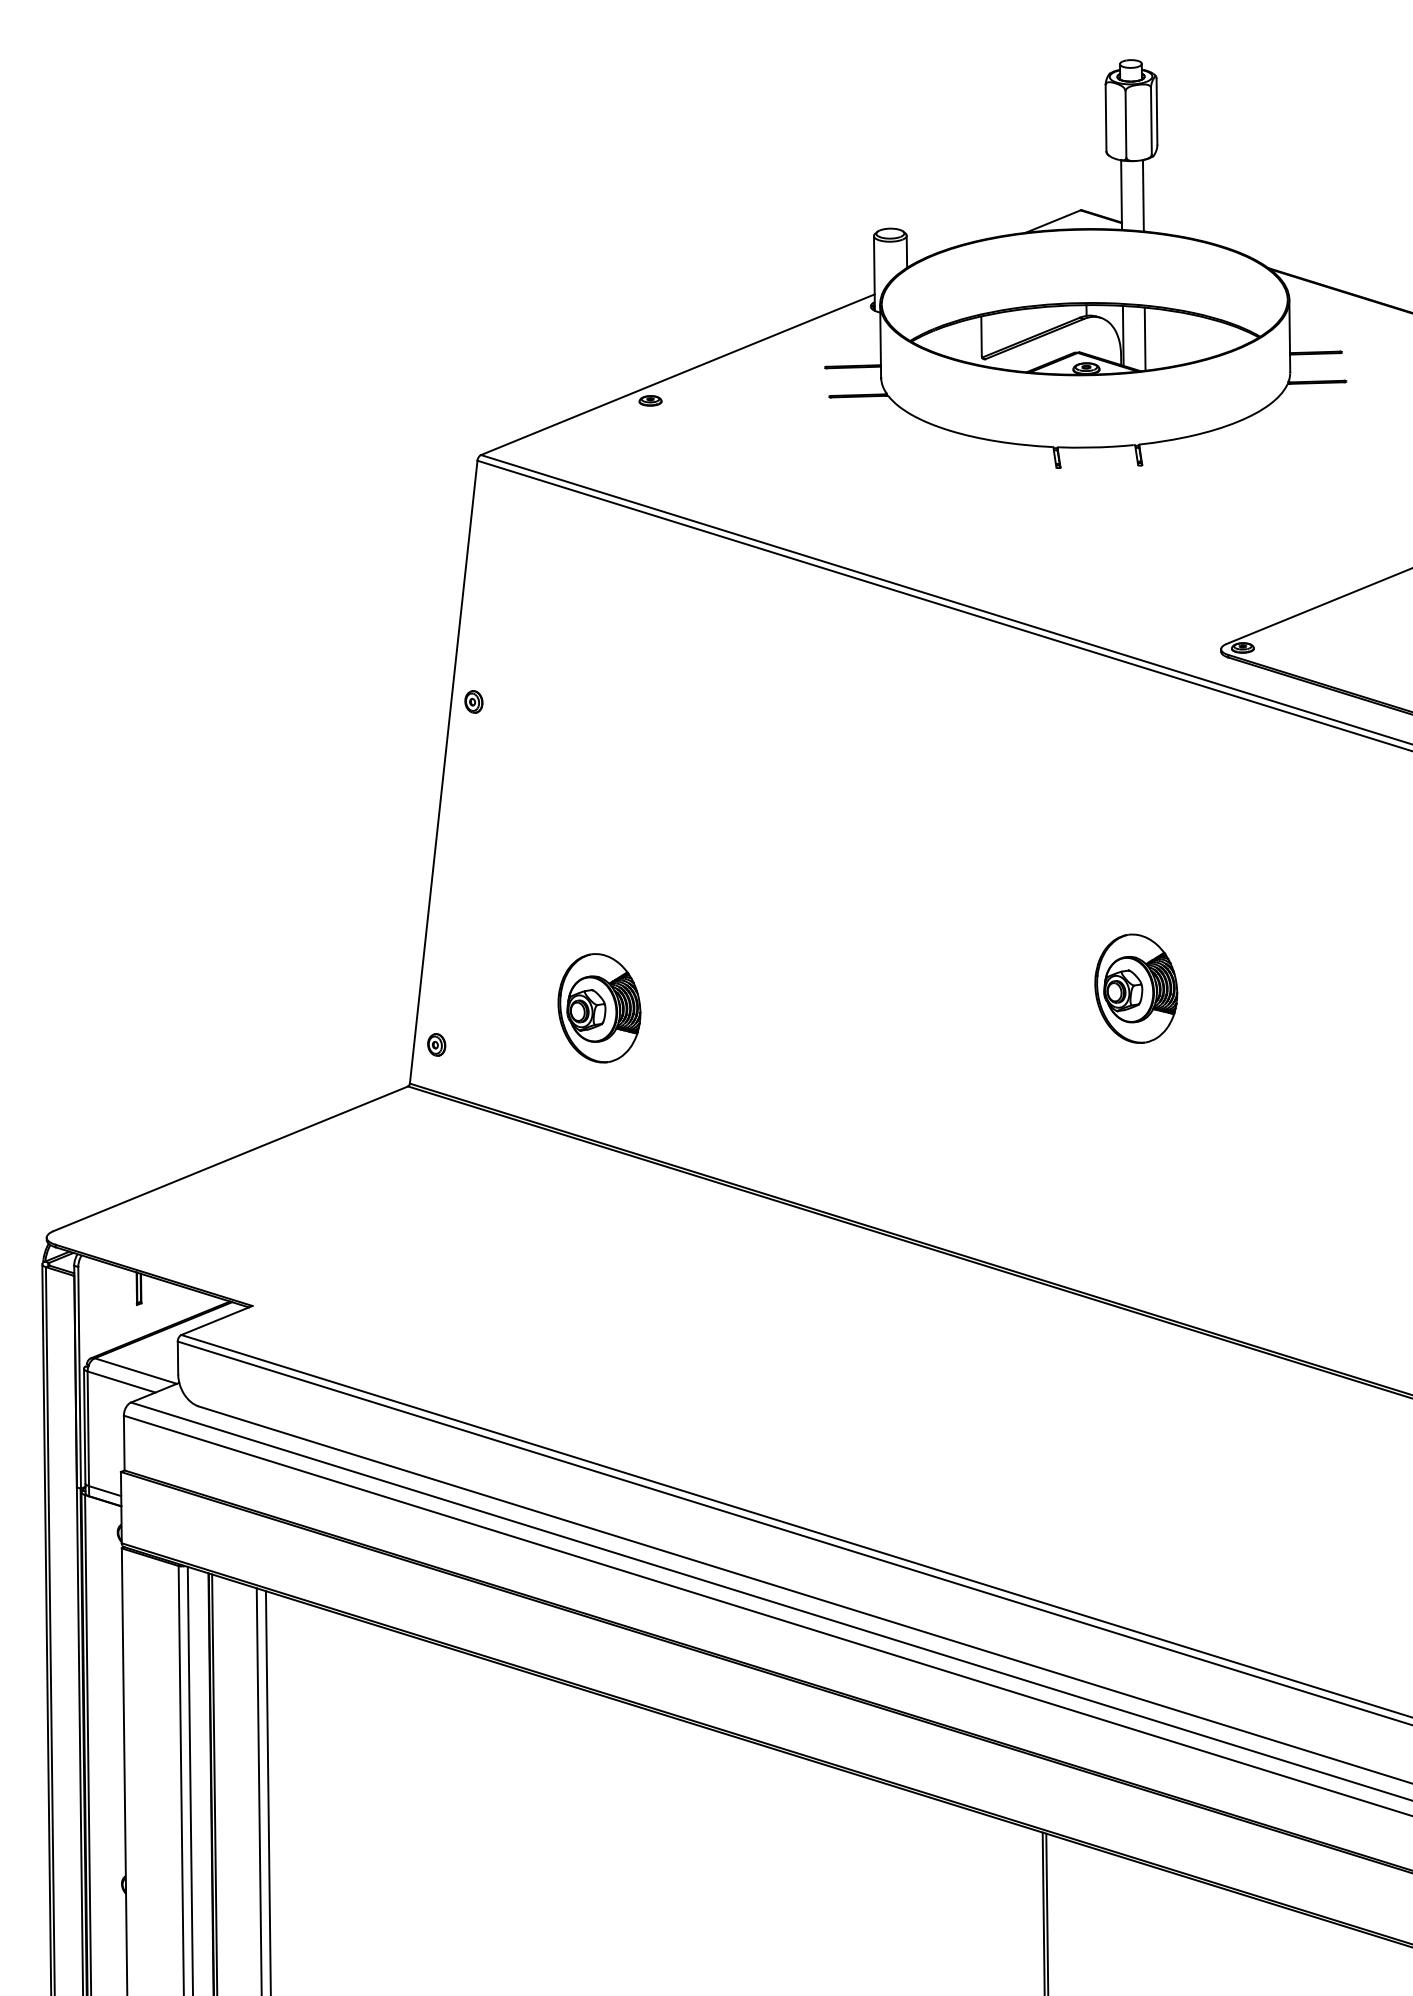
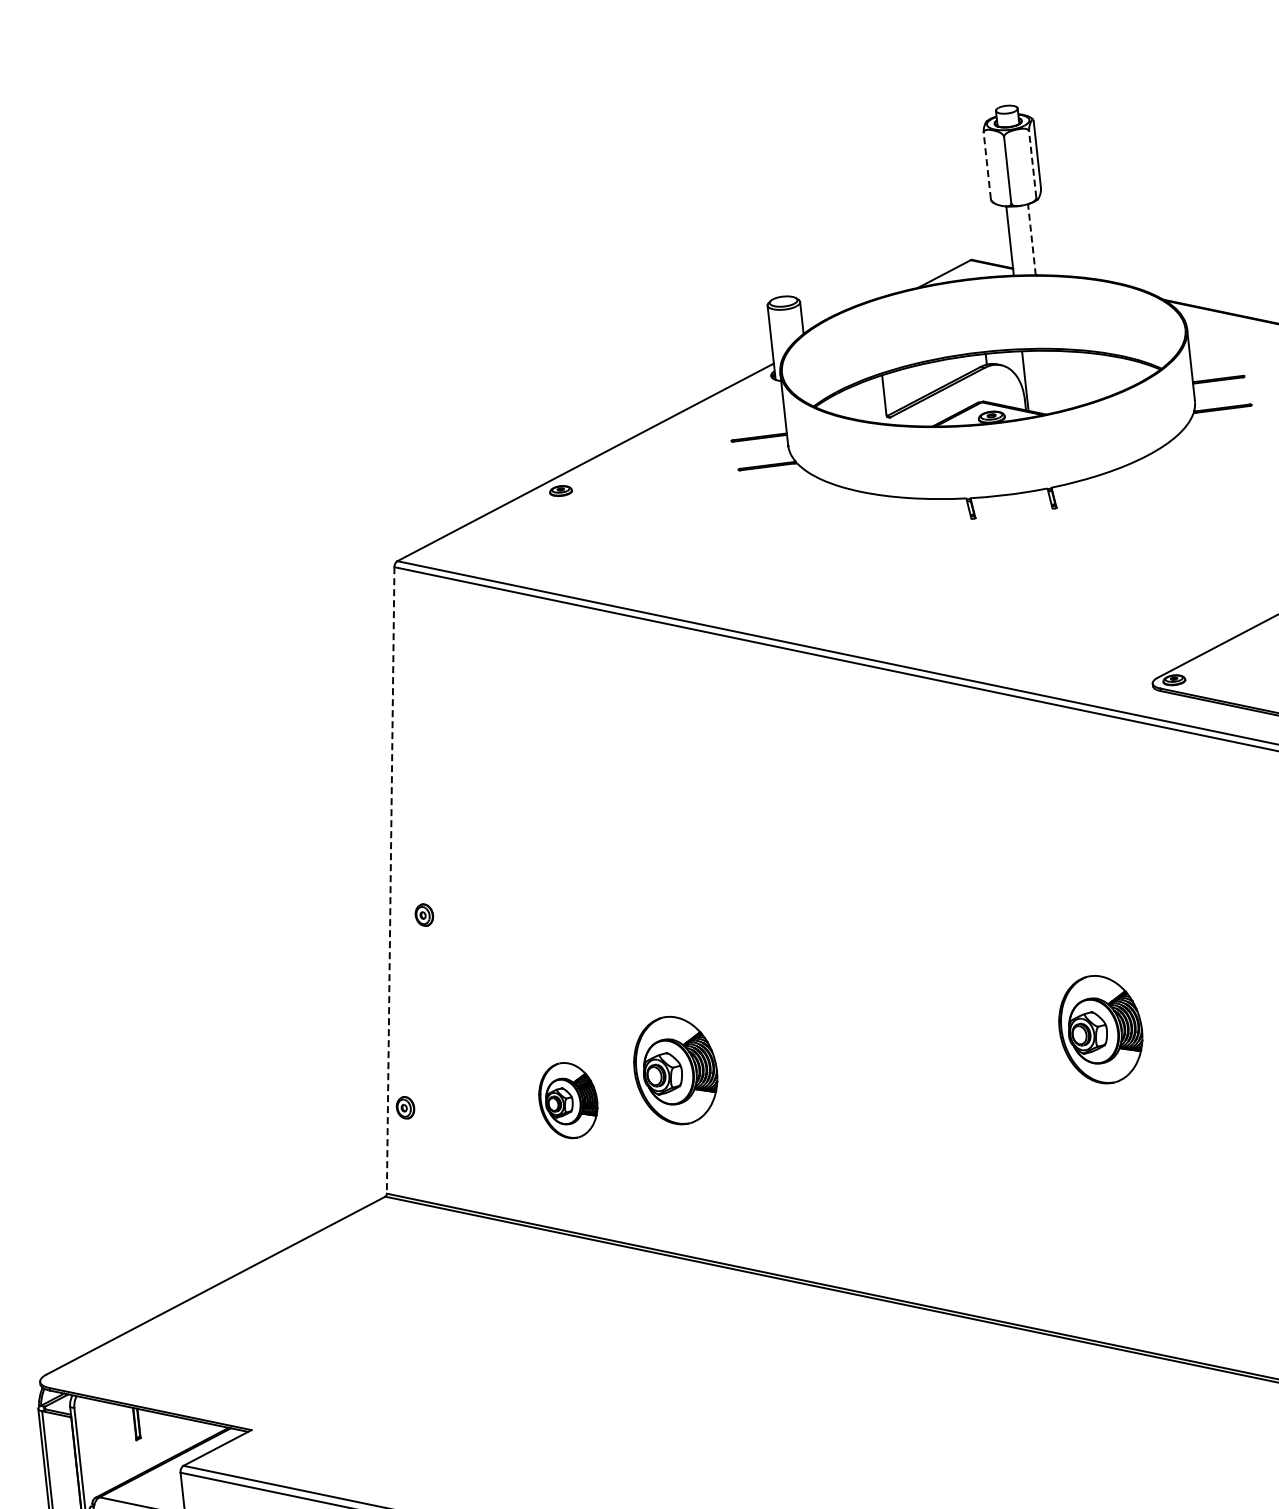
line: (1106, 117) -> (987, 165), solid -> dashed
line: (1151, 120) -> (1032, 163), solid -> dashed
line: (1143, 195) -> (1031, 239), solid -> dashed
line: (1144, 338) -> (1046, 381), removed
part: (473, 701) -> (423, 914), moved
line: (443, 772) -> (390, 880), solid -> dashed
part: (709, 988) -> (675, 1070), added
part: (599, 1008) -> (568, 1100), size x0.7
part: (436, 1044) -> (405, 1107), moved

